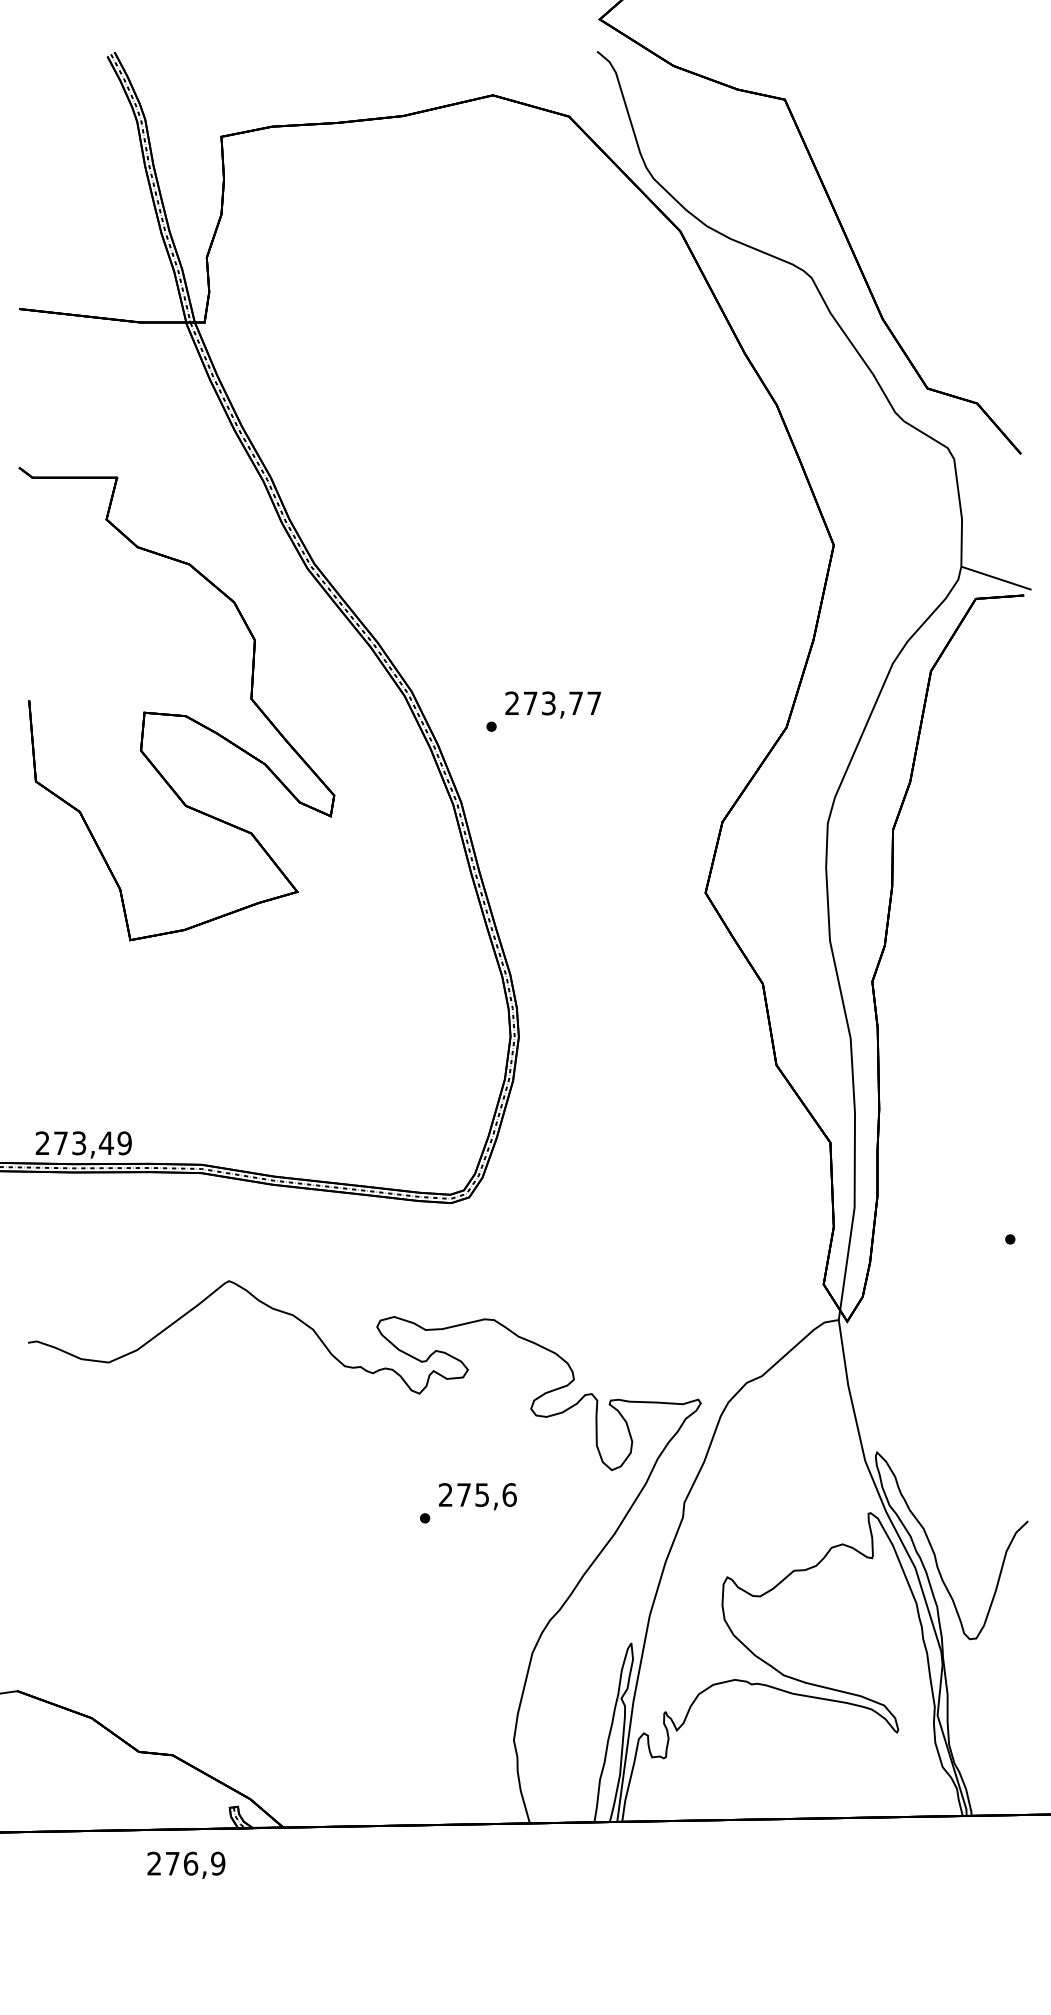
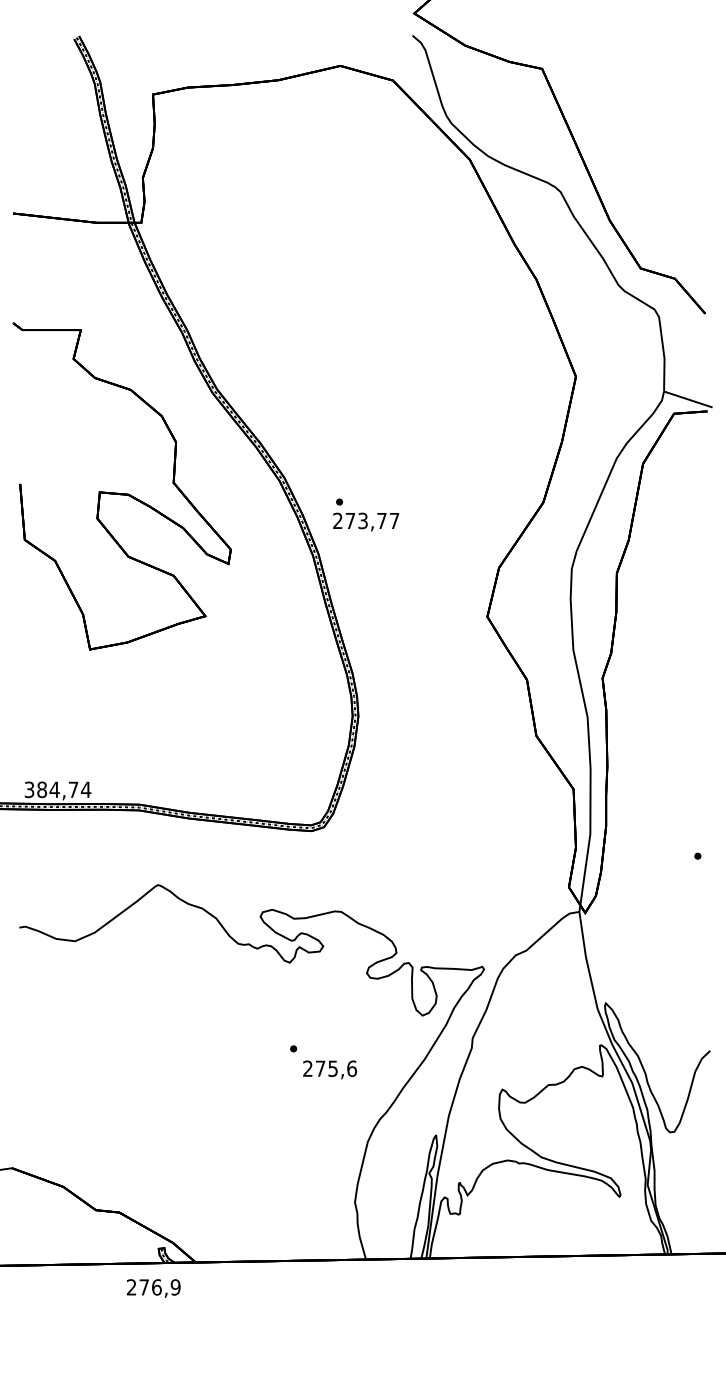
text: (553, 704) -> (366, 521), moved
text: (83, 1142) -> (57, 789), 273,49 -> 384,74
text: (478, 1496) -> (330, 1069), moved
text: (186, 1865) -> (153, 1288), moved

